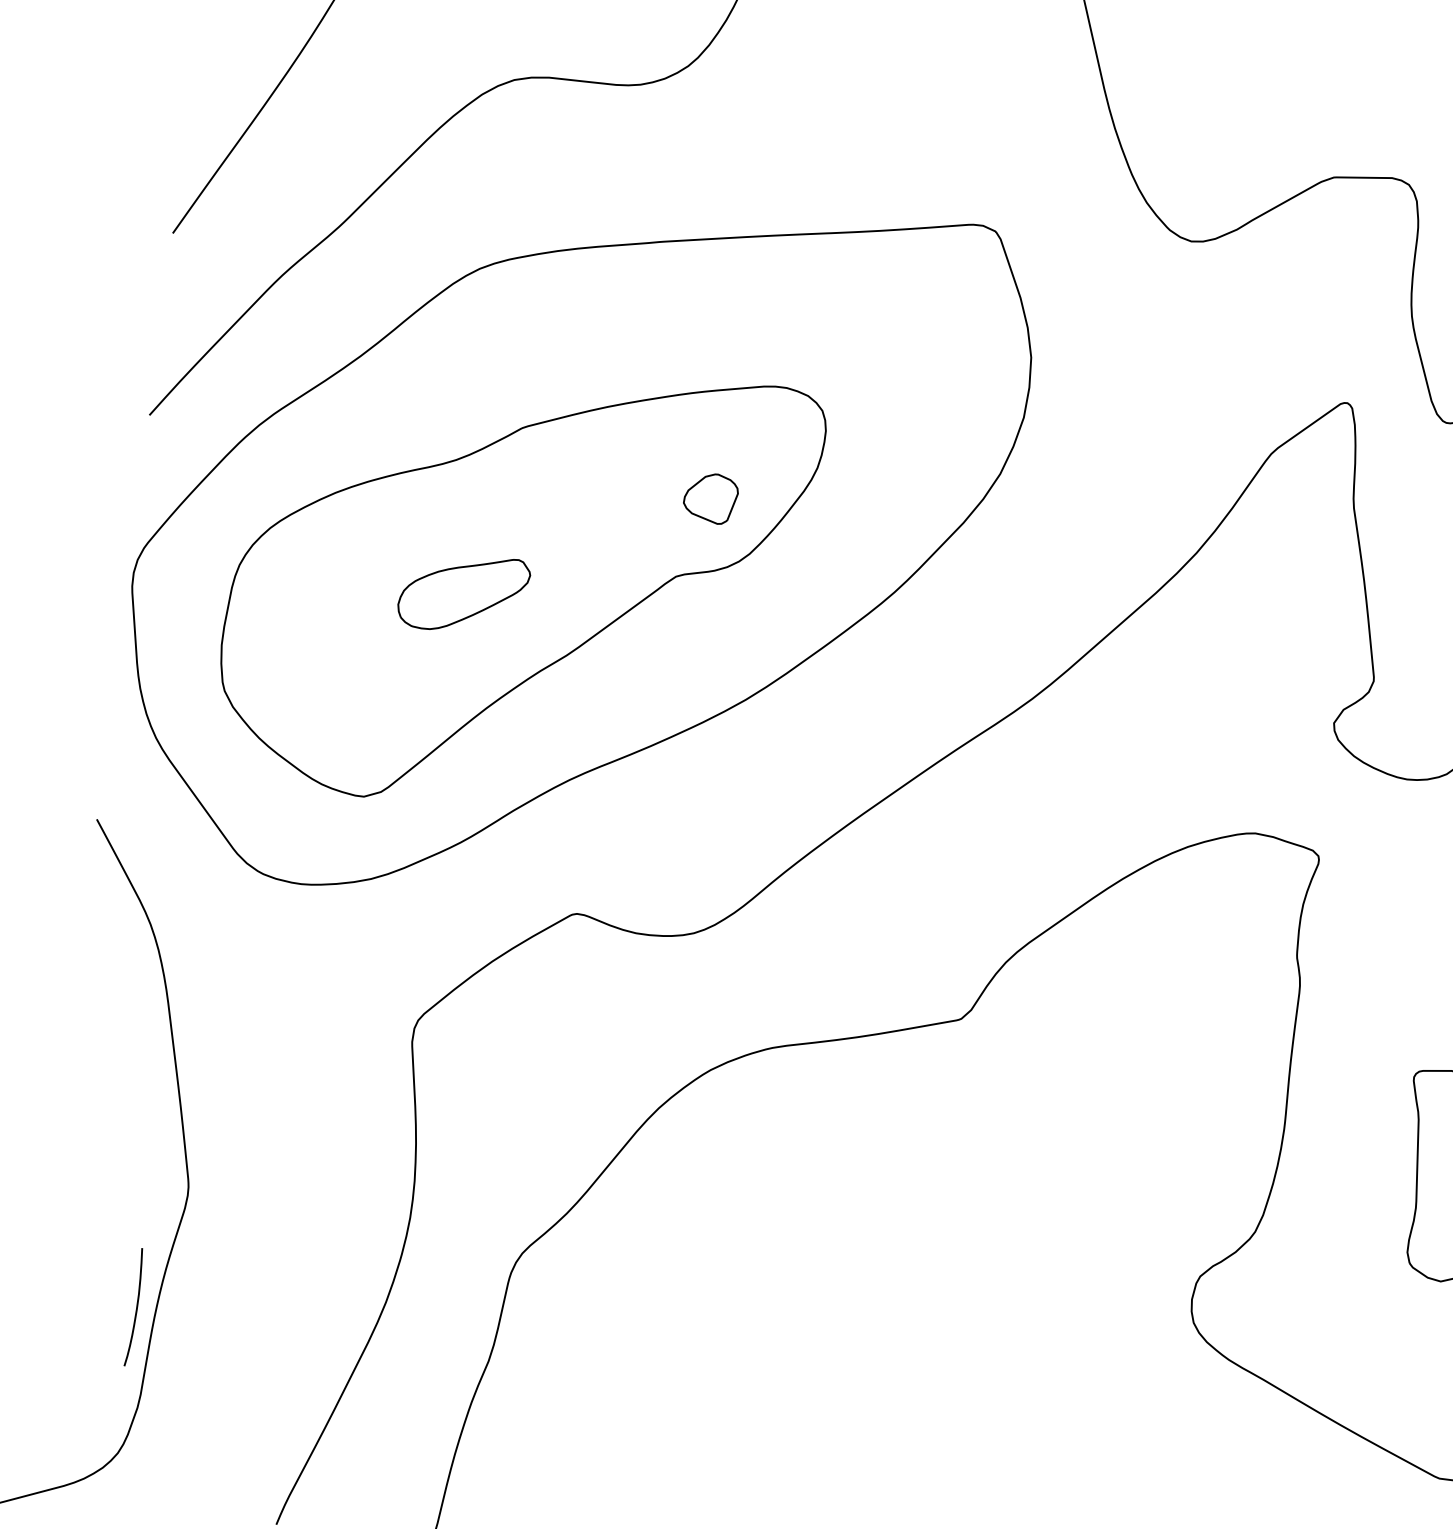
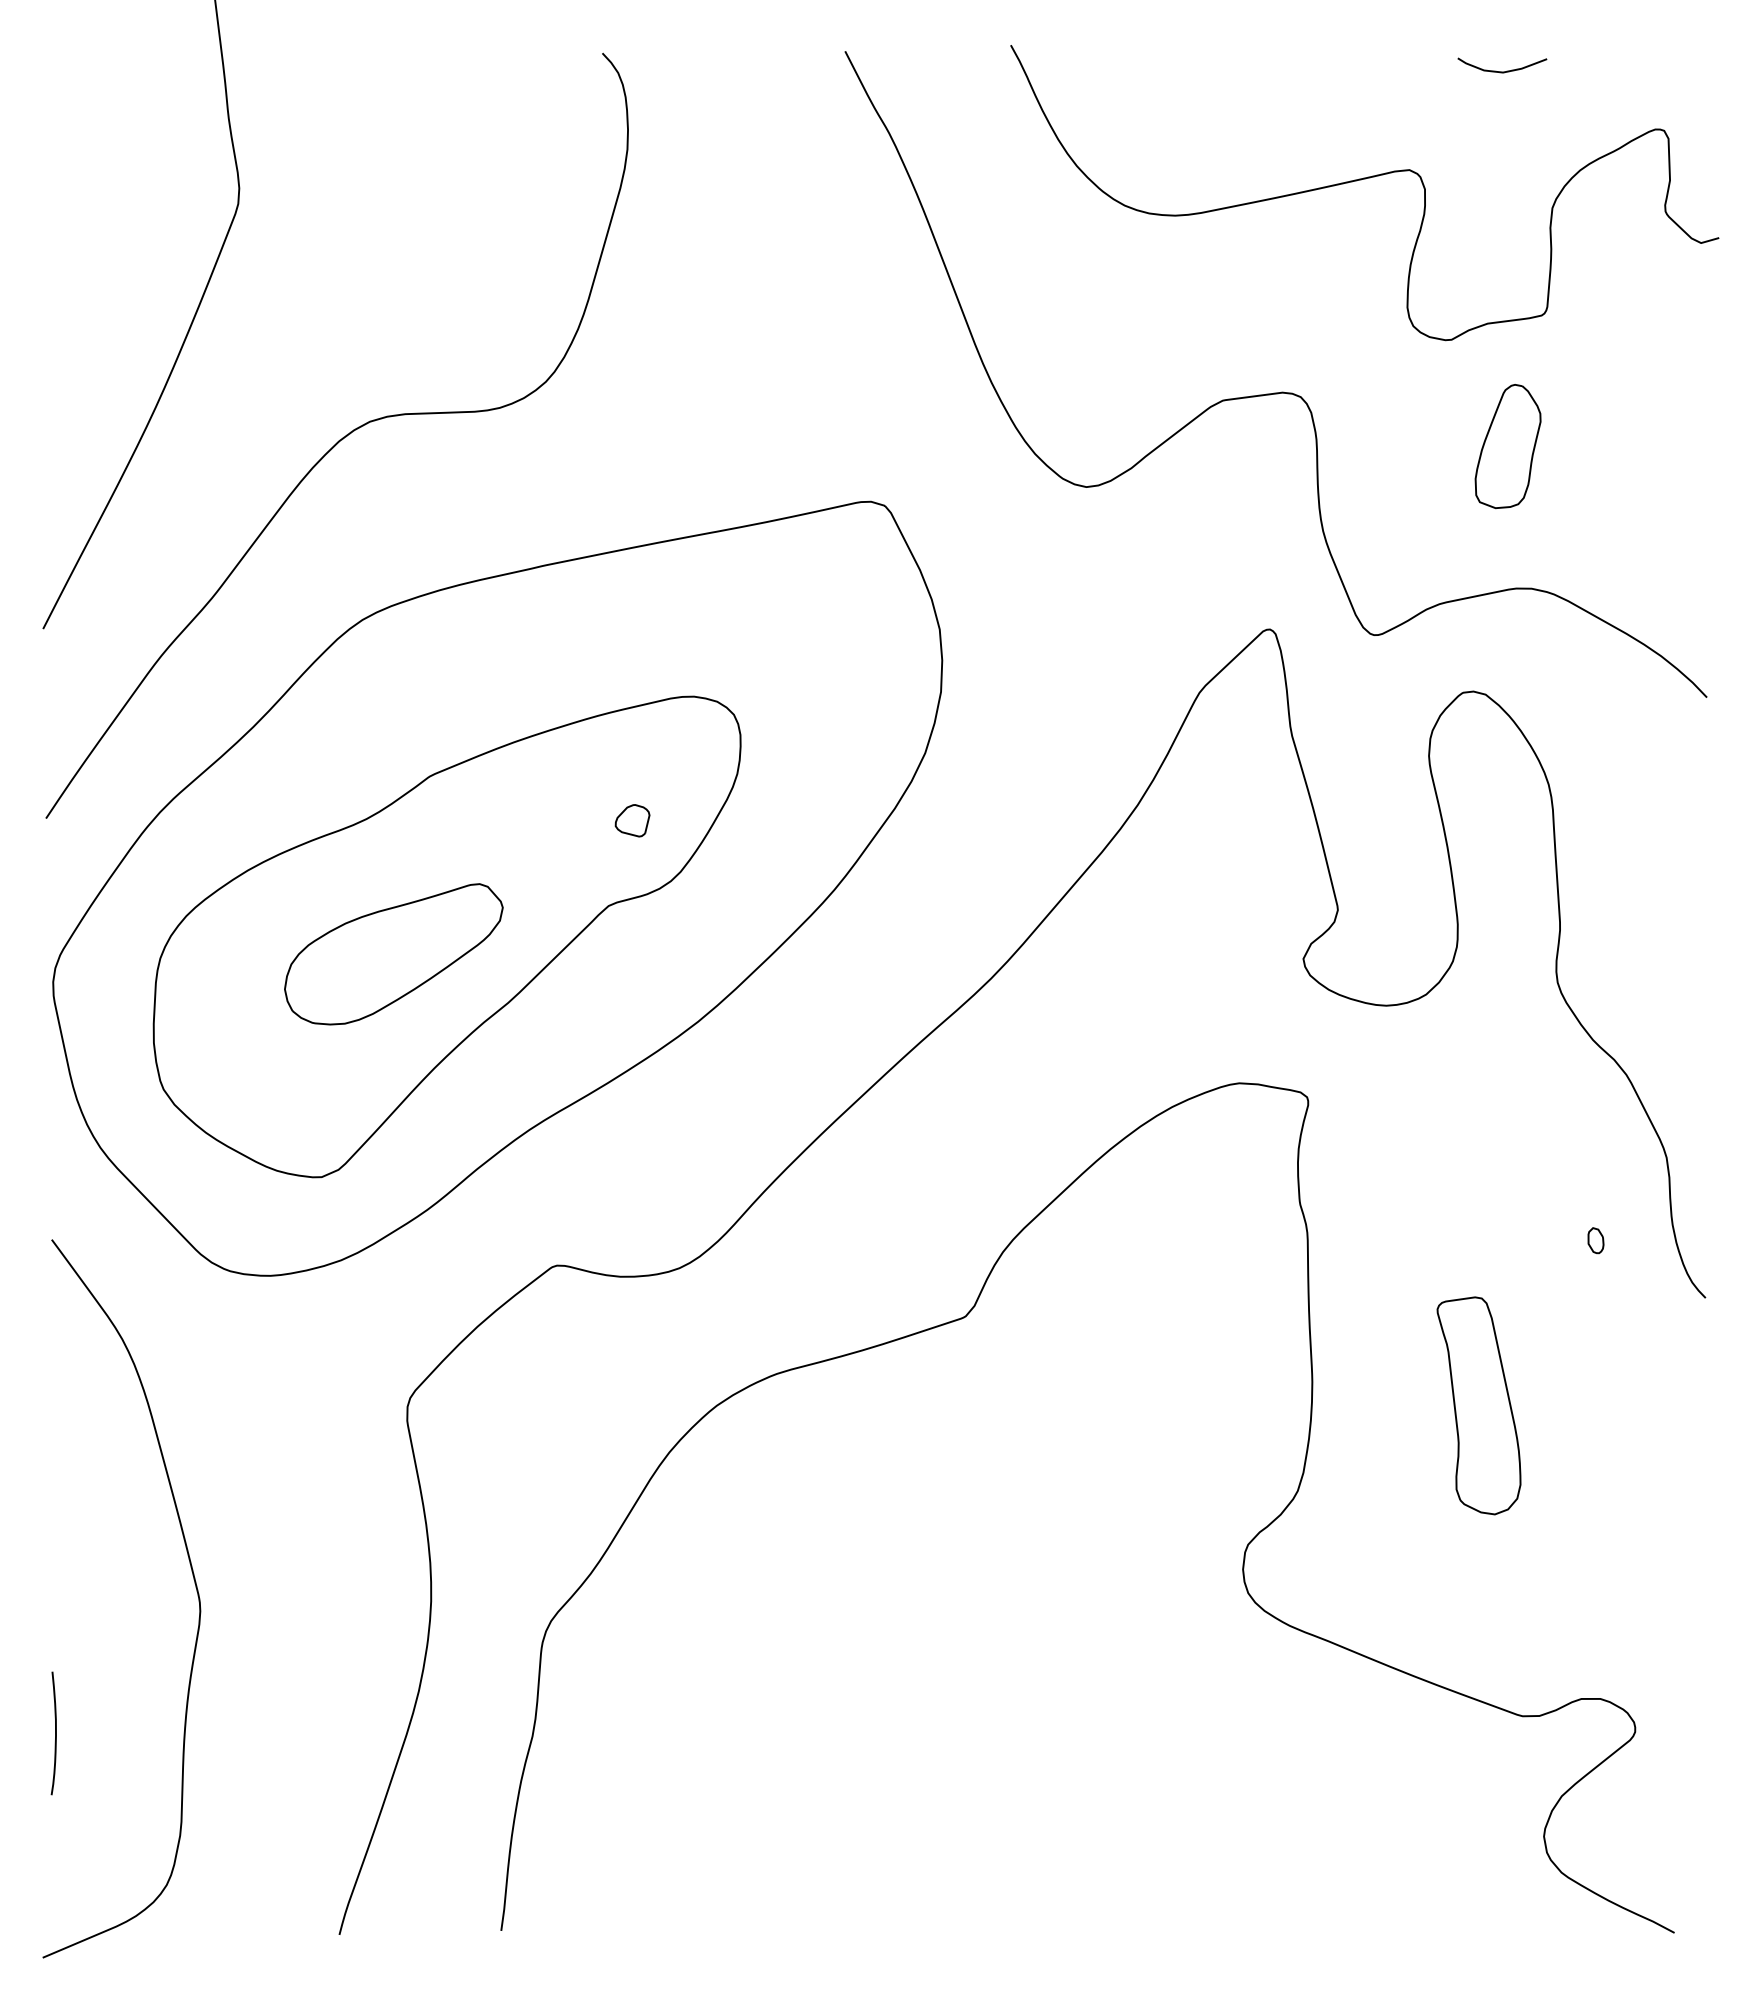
part: (710, 498) -> (632, 820), size x0.62
part: (463, 593) -> (393, 954), size x1.67
curve: (136, 1307) -> (55, 1733), moved

